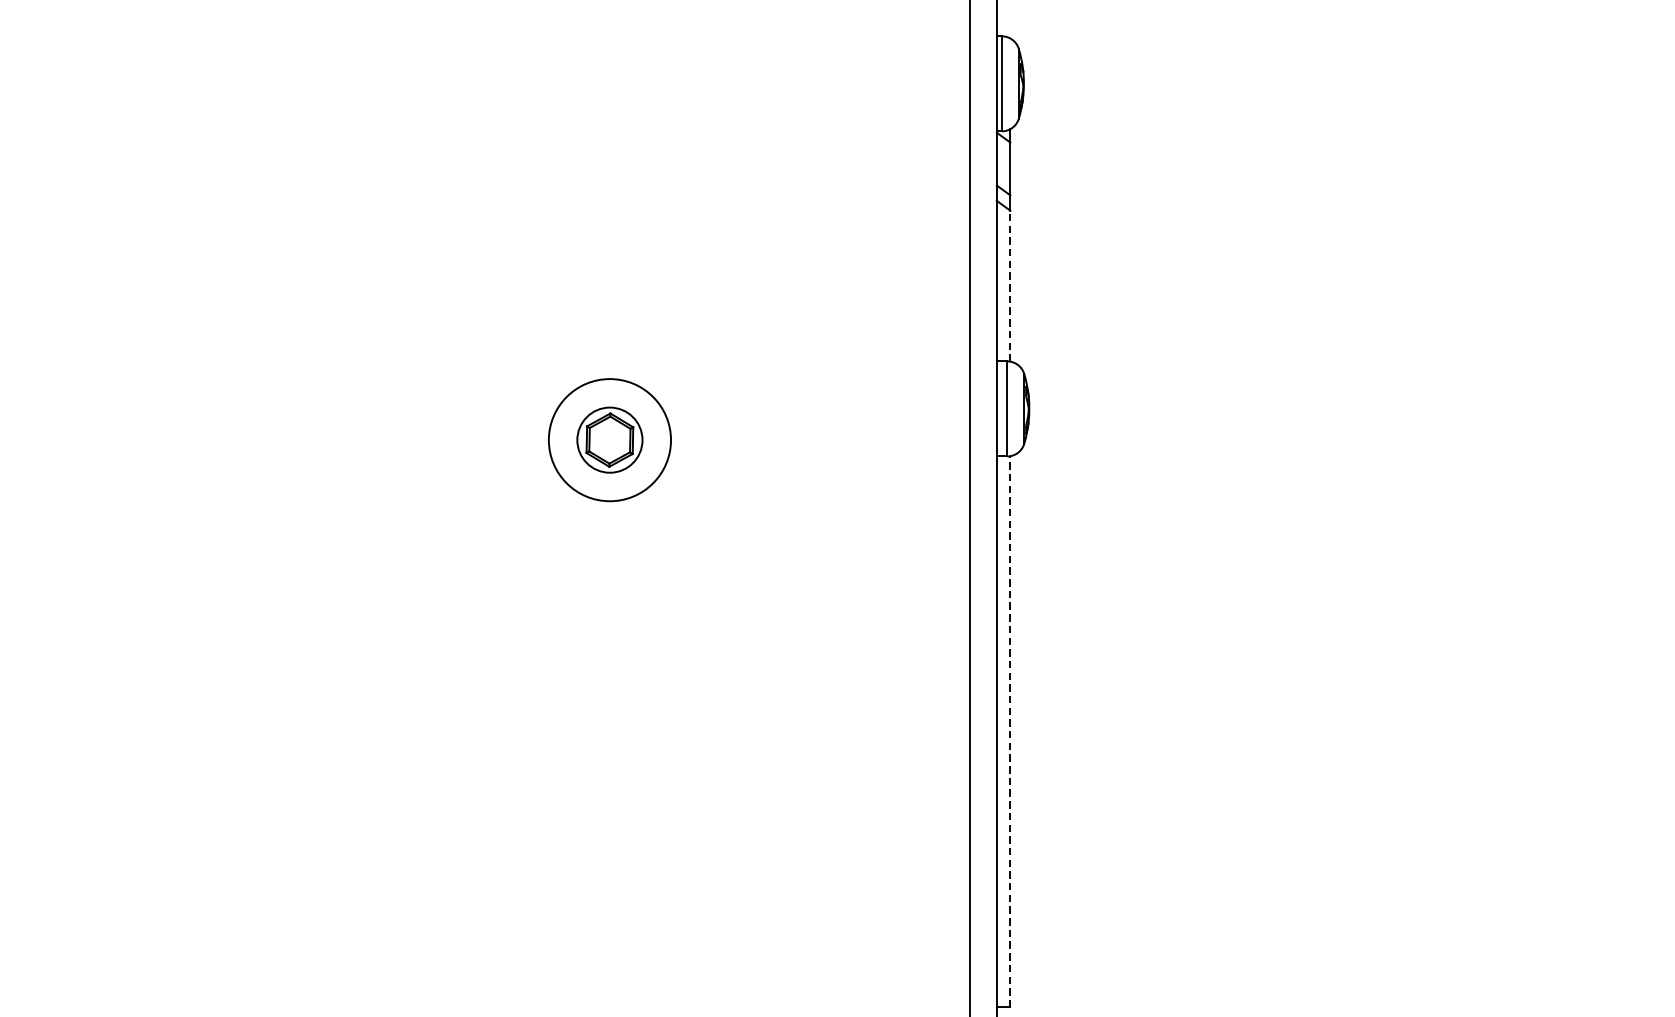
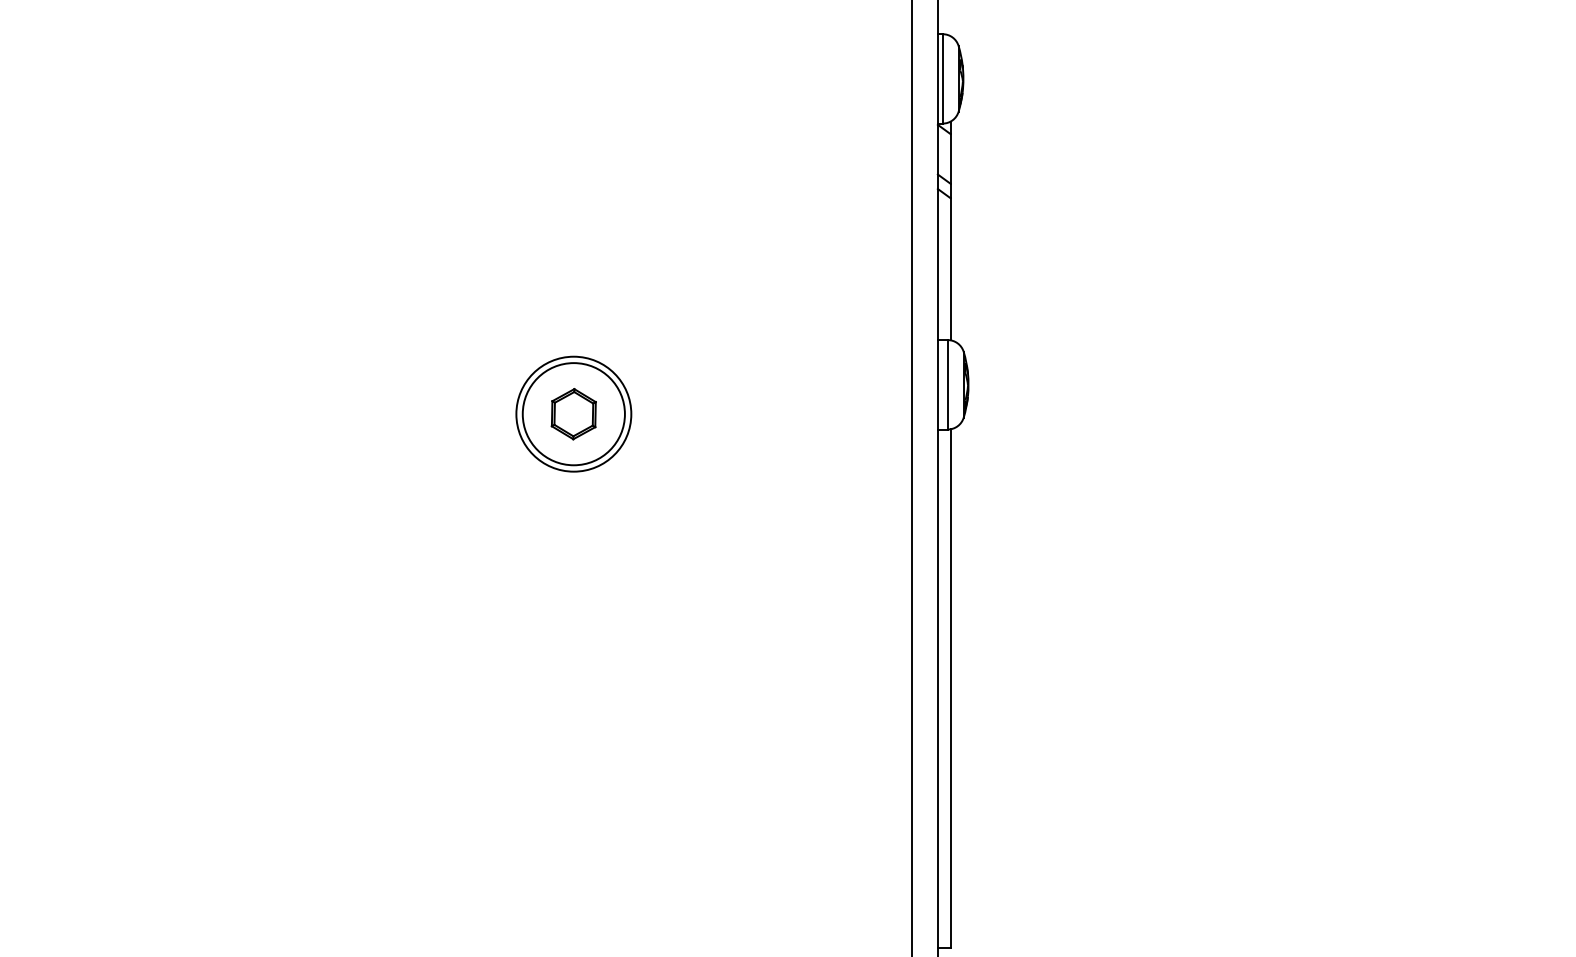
line: (1010, 285) -> (950, 268), dashed -> solid
circle: (609, 440) -> (573, 414), size x1.67
line: (1010, 731) -> (950, 688), dashed -> solid

